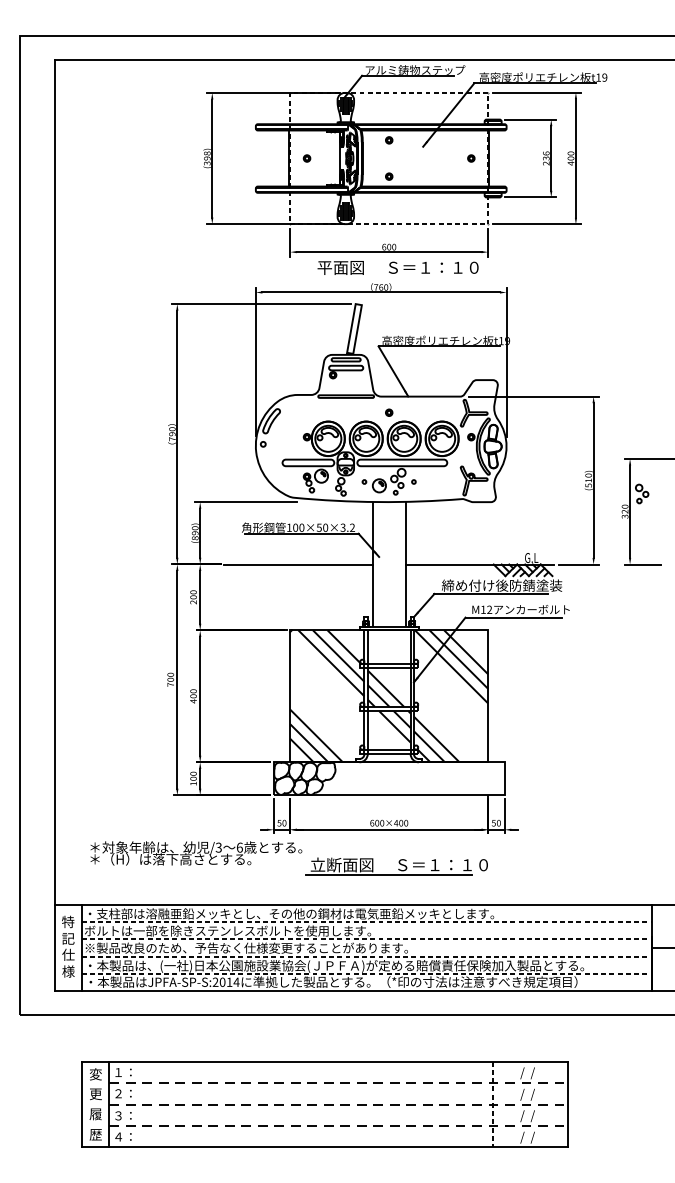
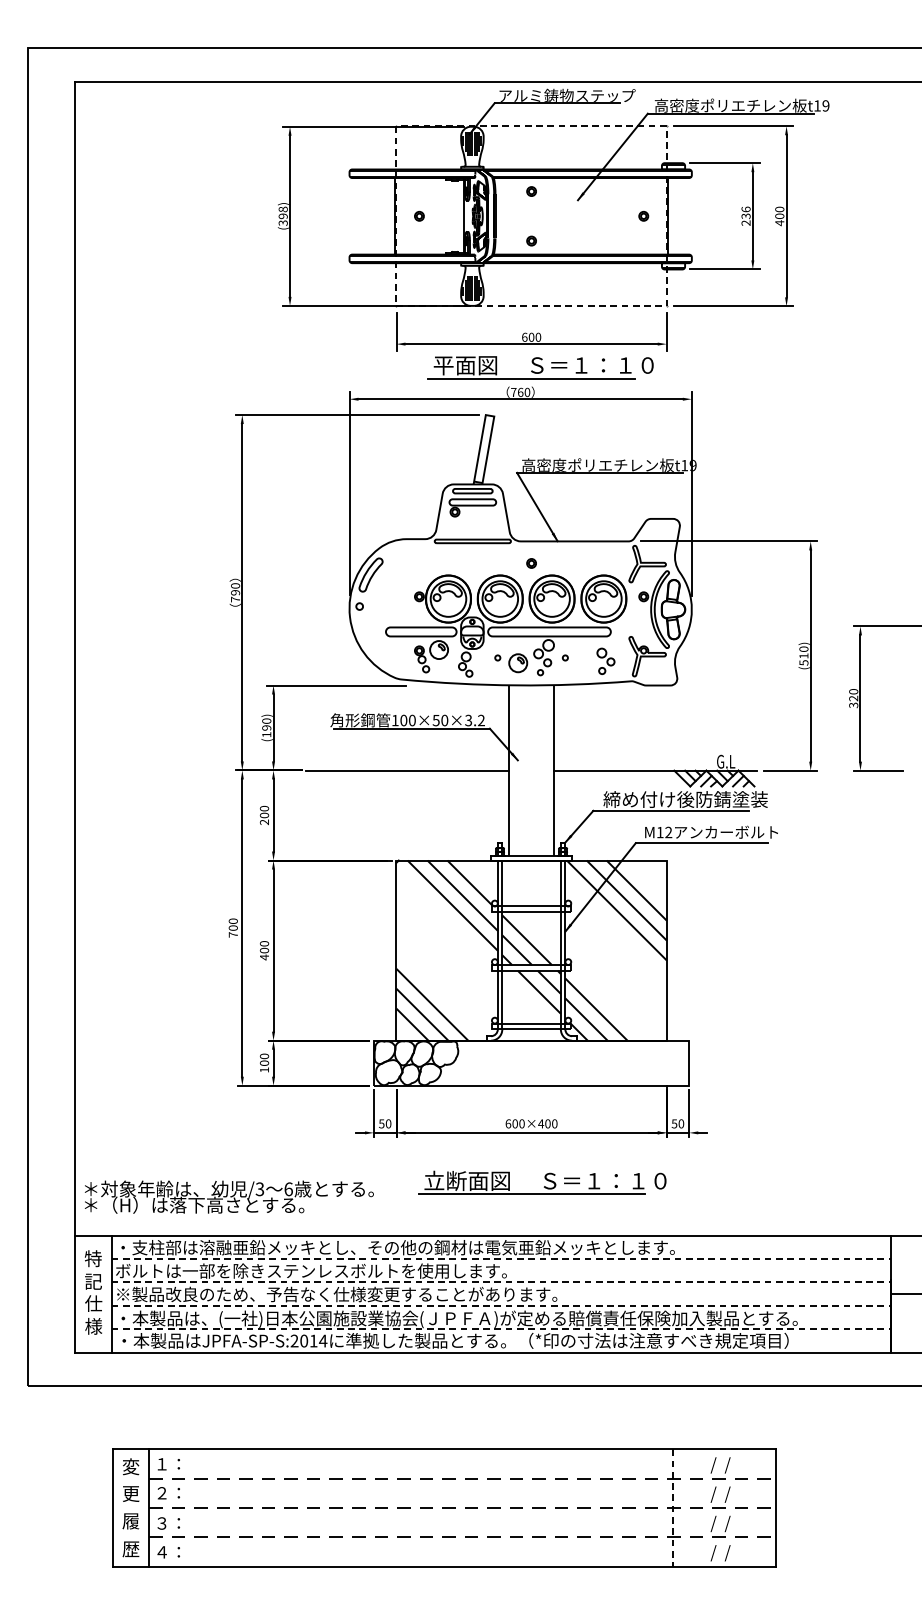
line: (389, 277) -> (531, 378), added
part: (641, 493) -> (605, 660), moved
text: (195, 538) -> (266, 734), (890) -> (190)
text: (196, 852) -> (229, 1196), moved

